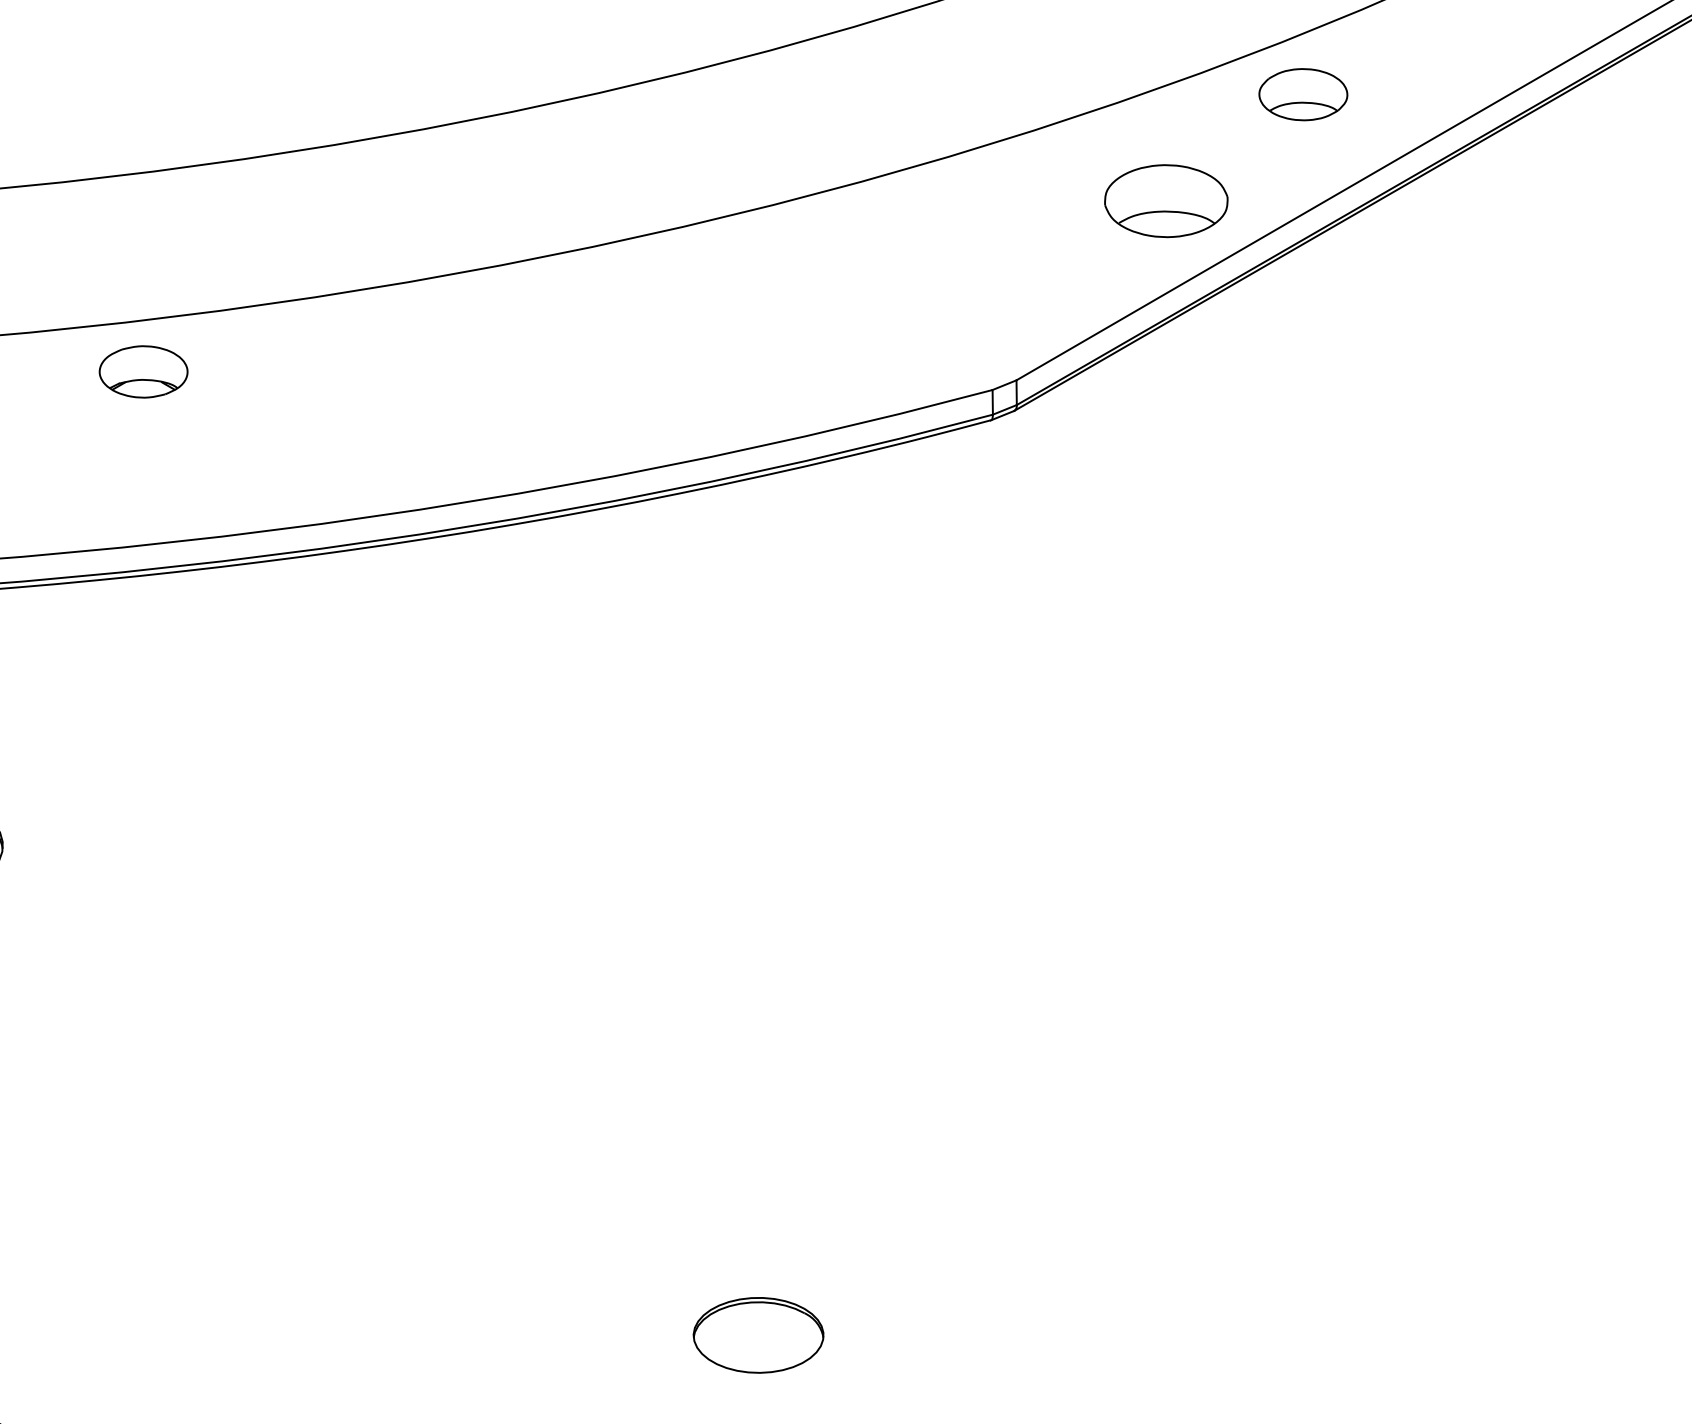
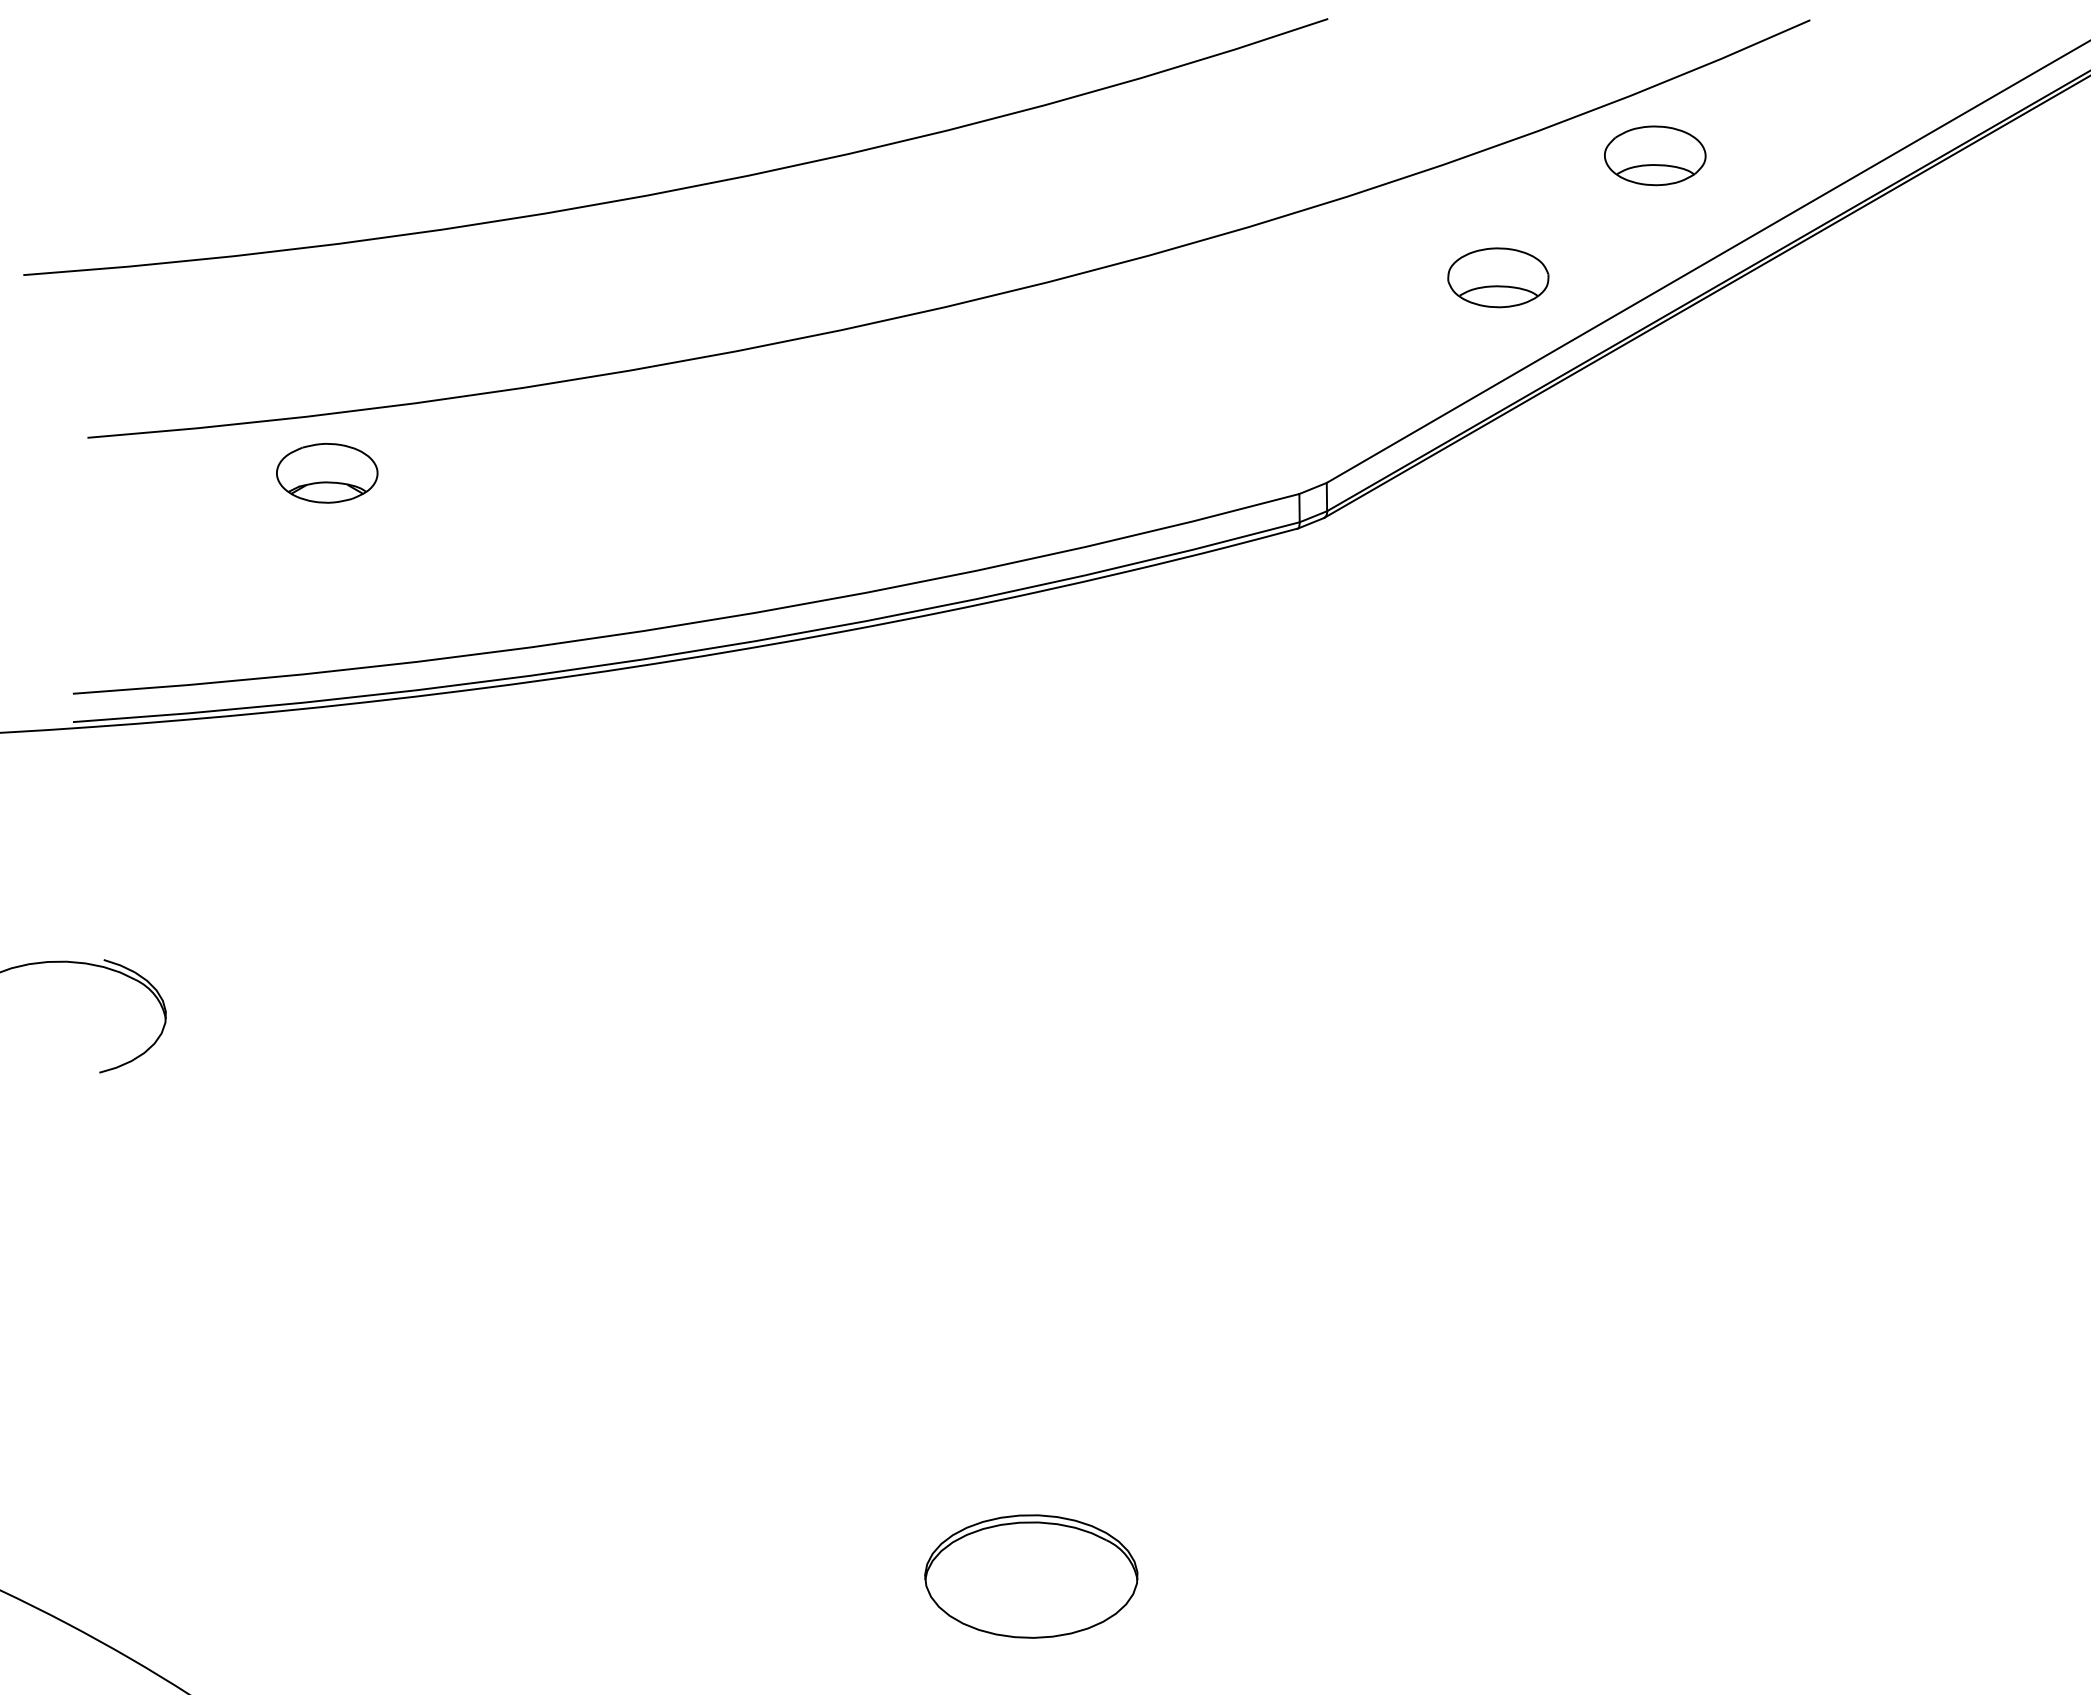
part: (1166, 200) -> (1498, 277), size x0.71
part: (758, 1335) -> (1031, 1576), size x1.43

